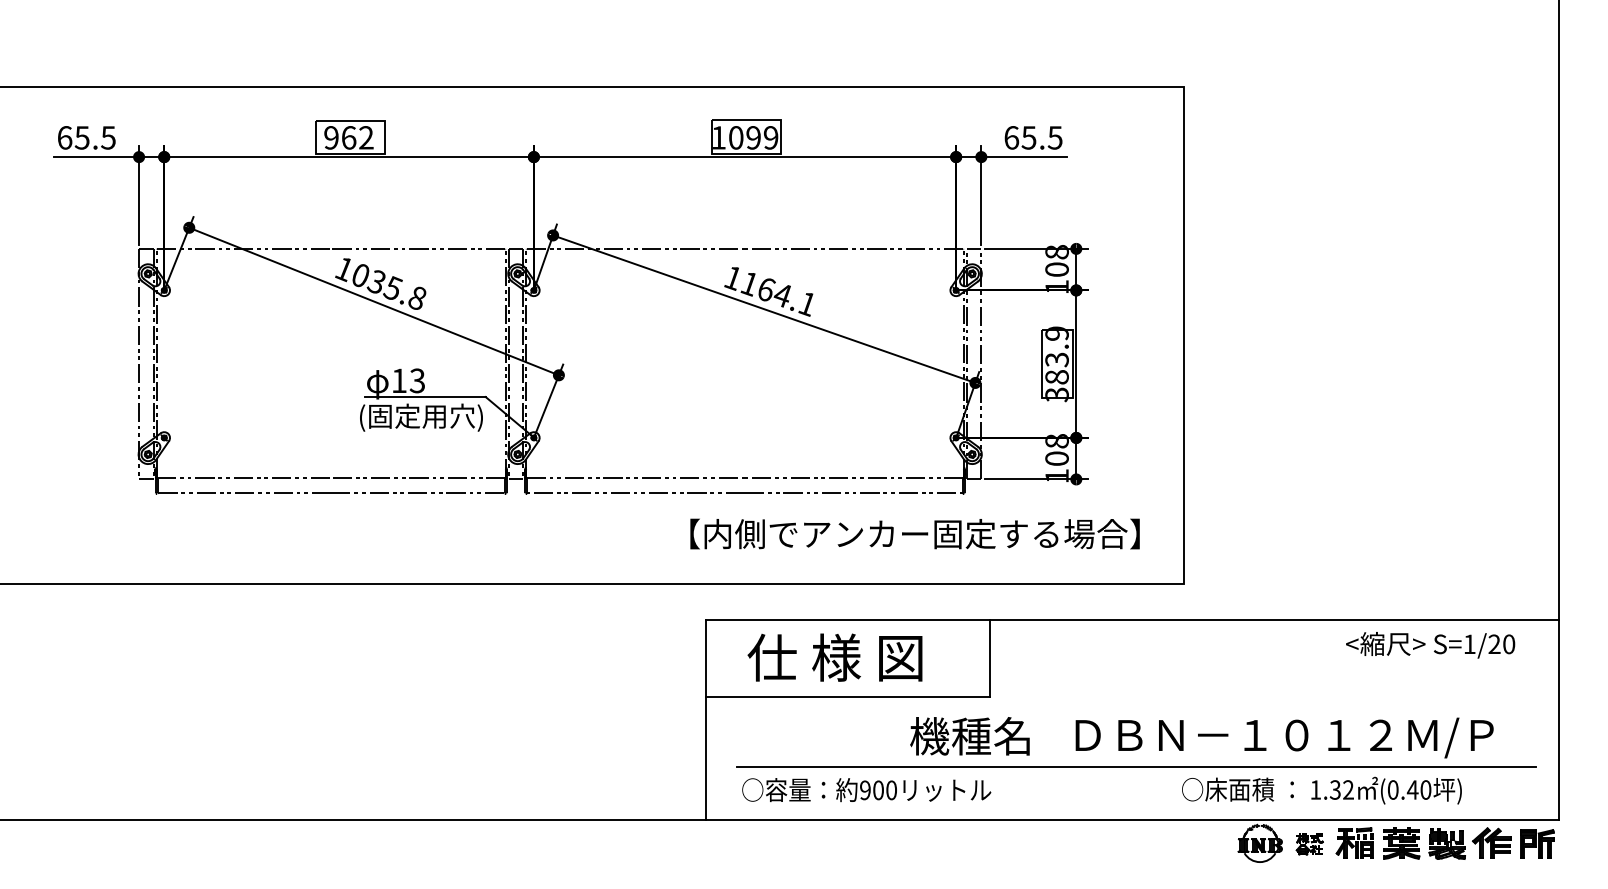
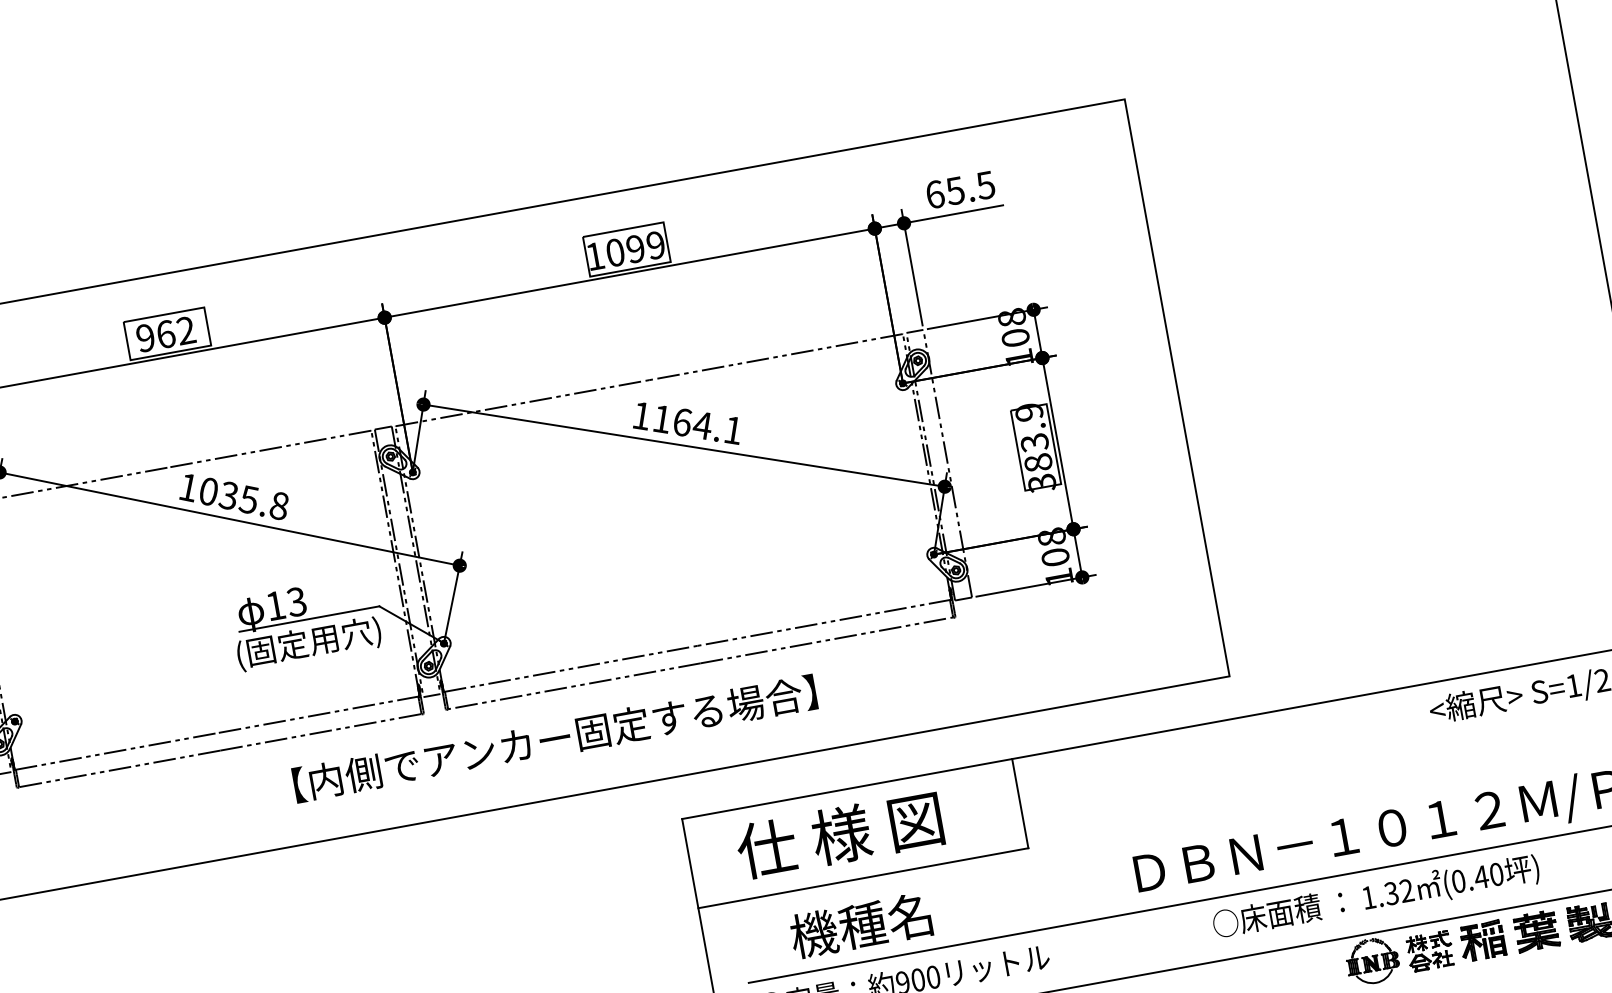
text: (914, 533) -> (554, 738), moved
text: (969, 736) -> (860, 925), moved
text: (1321, 790) -> (1375, 897), moved
part: (1309, 844) -> (1429, 951), size x1.43

